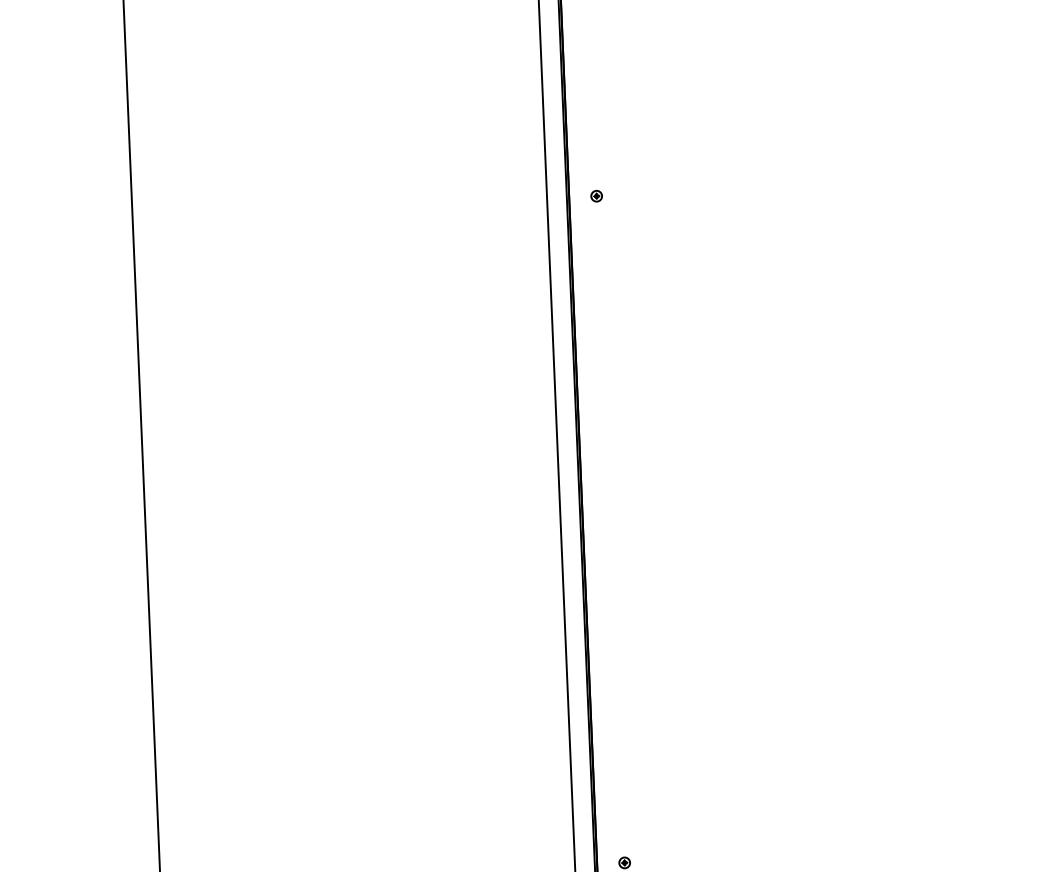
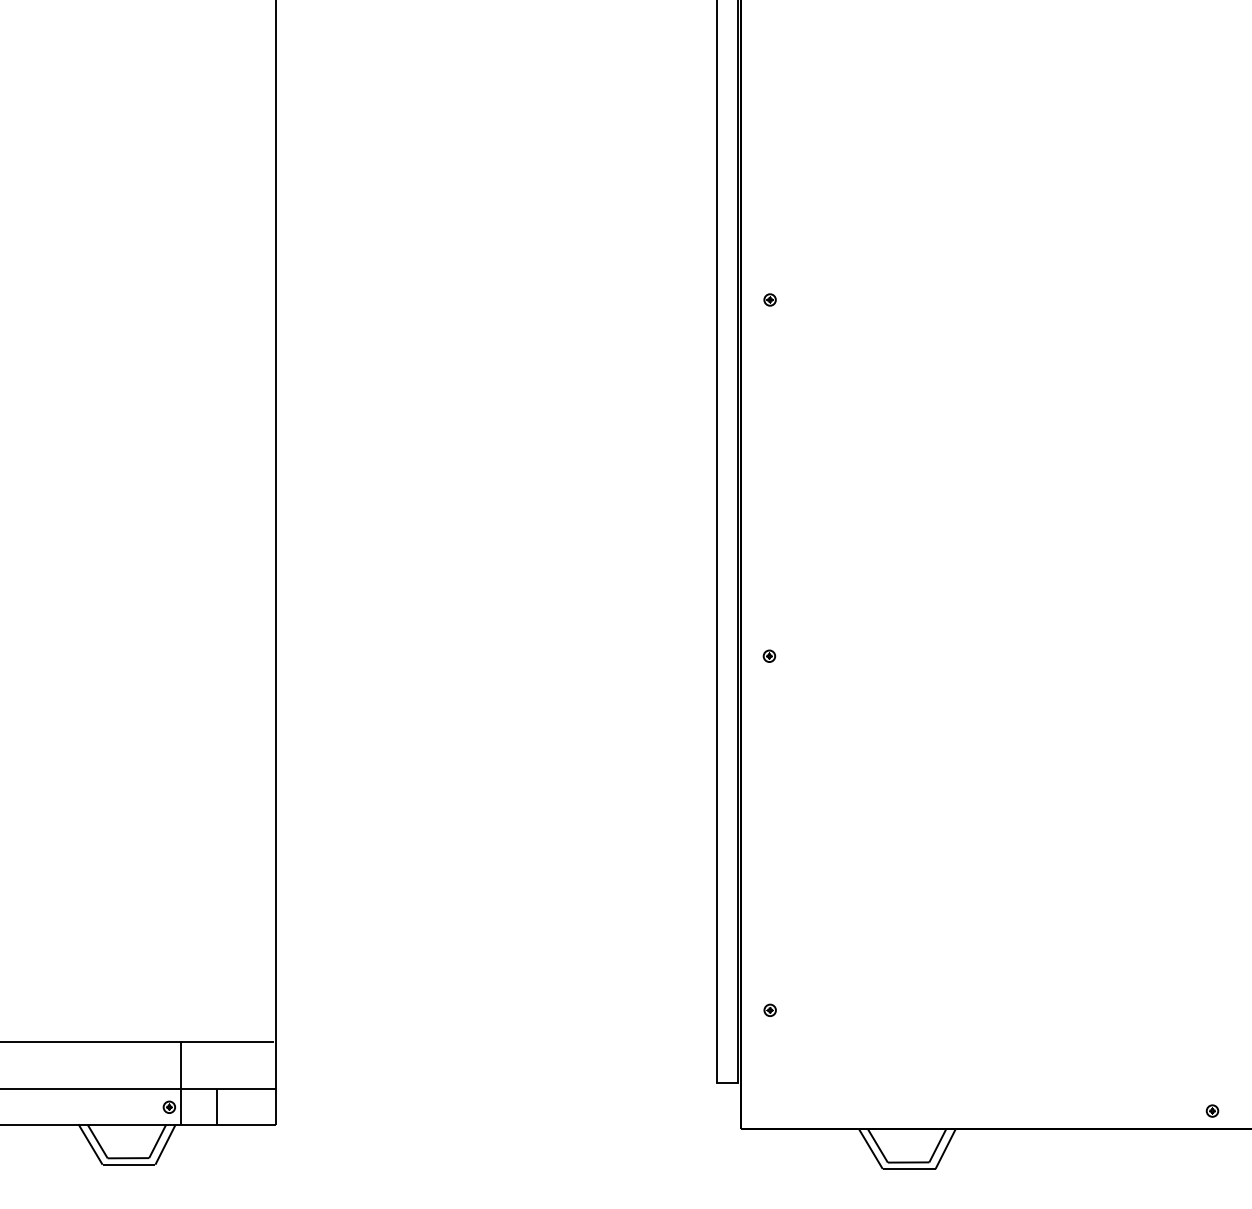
part: (610, 529) -> (769, 655), added

